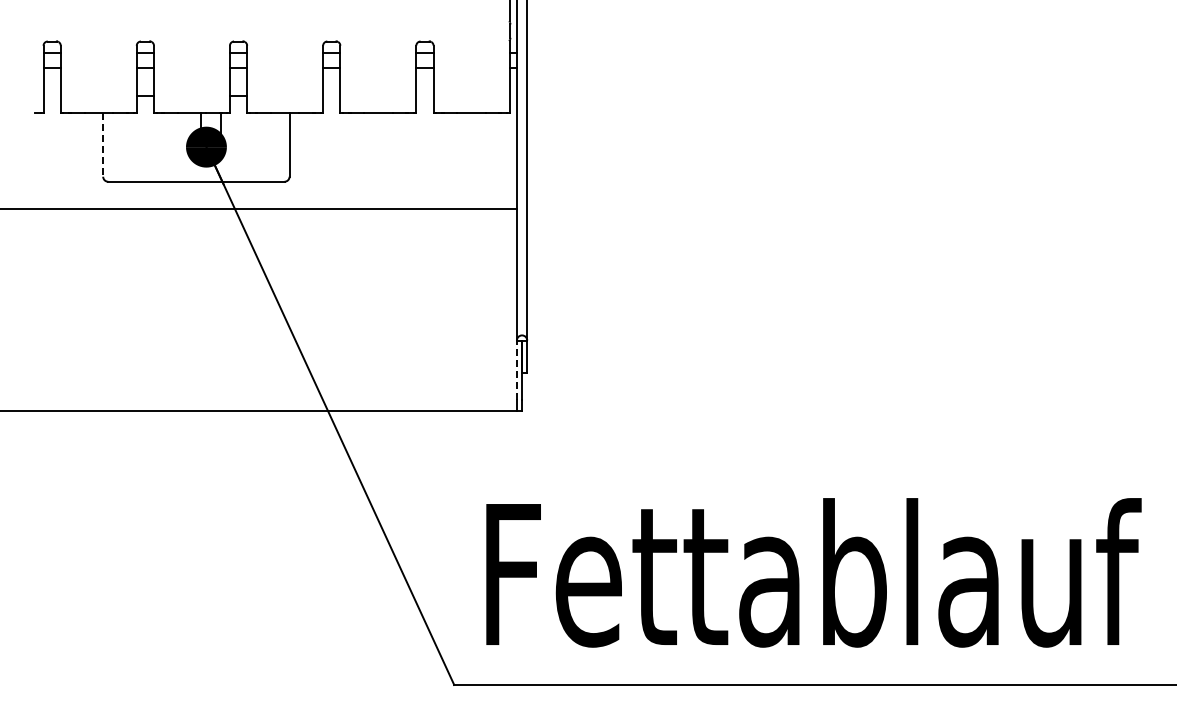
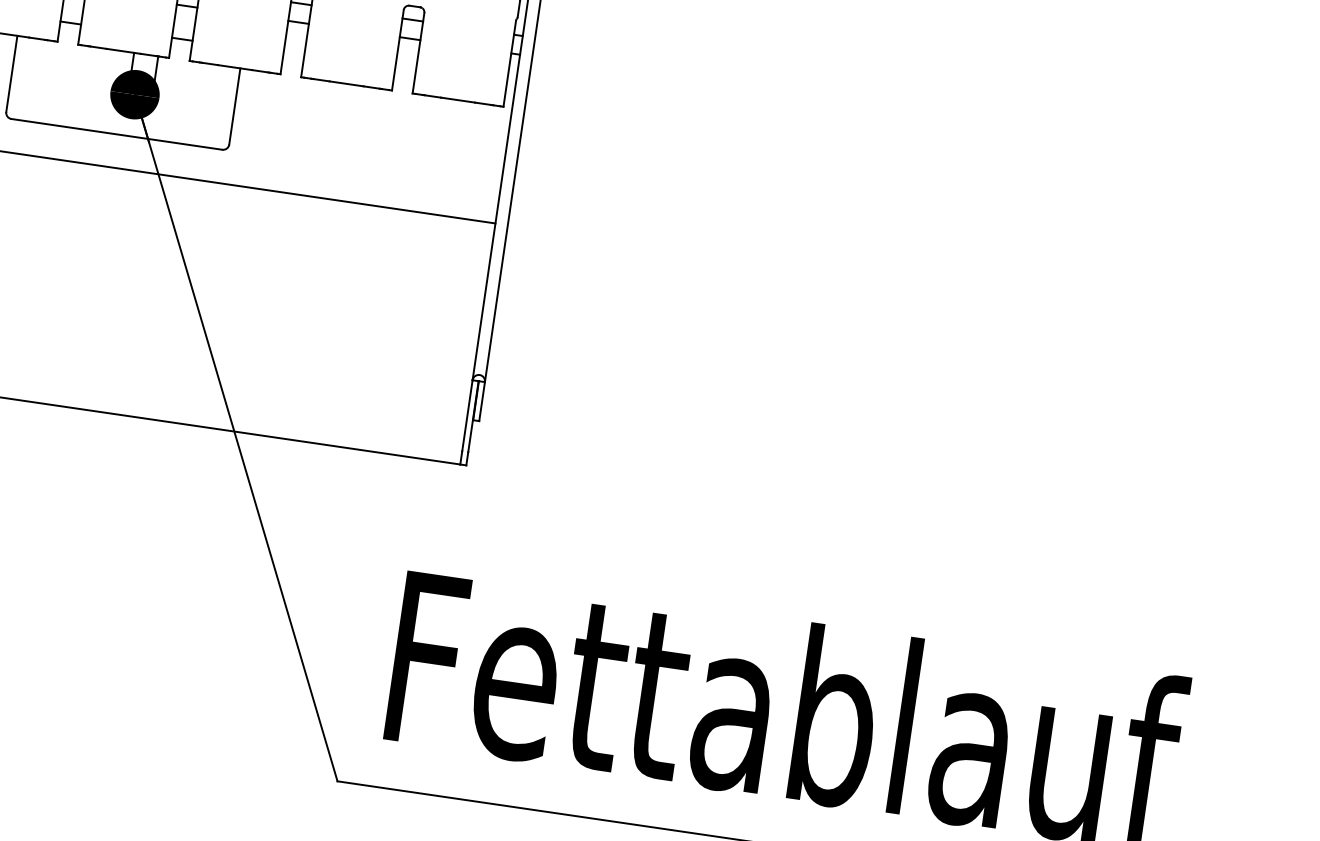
line: (103, 144) -> (12, 73), dashed -> solid
line: (516, 370) -> (466, 416), dashed -> solid

